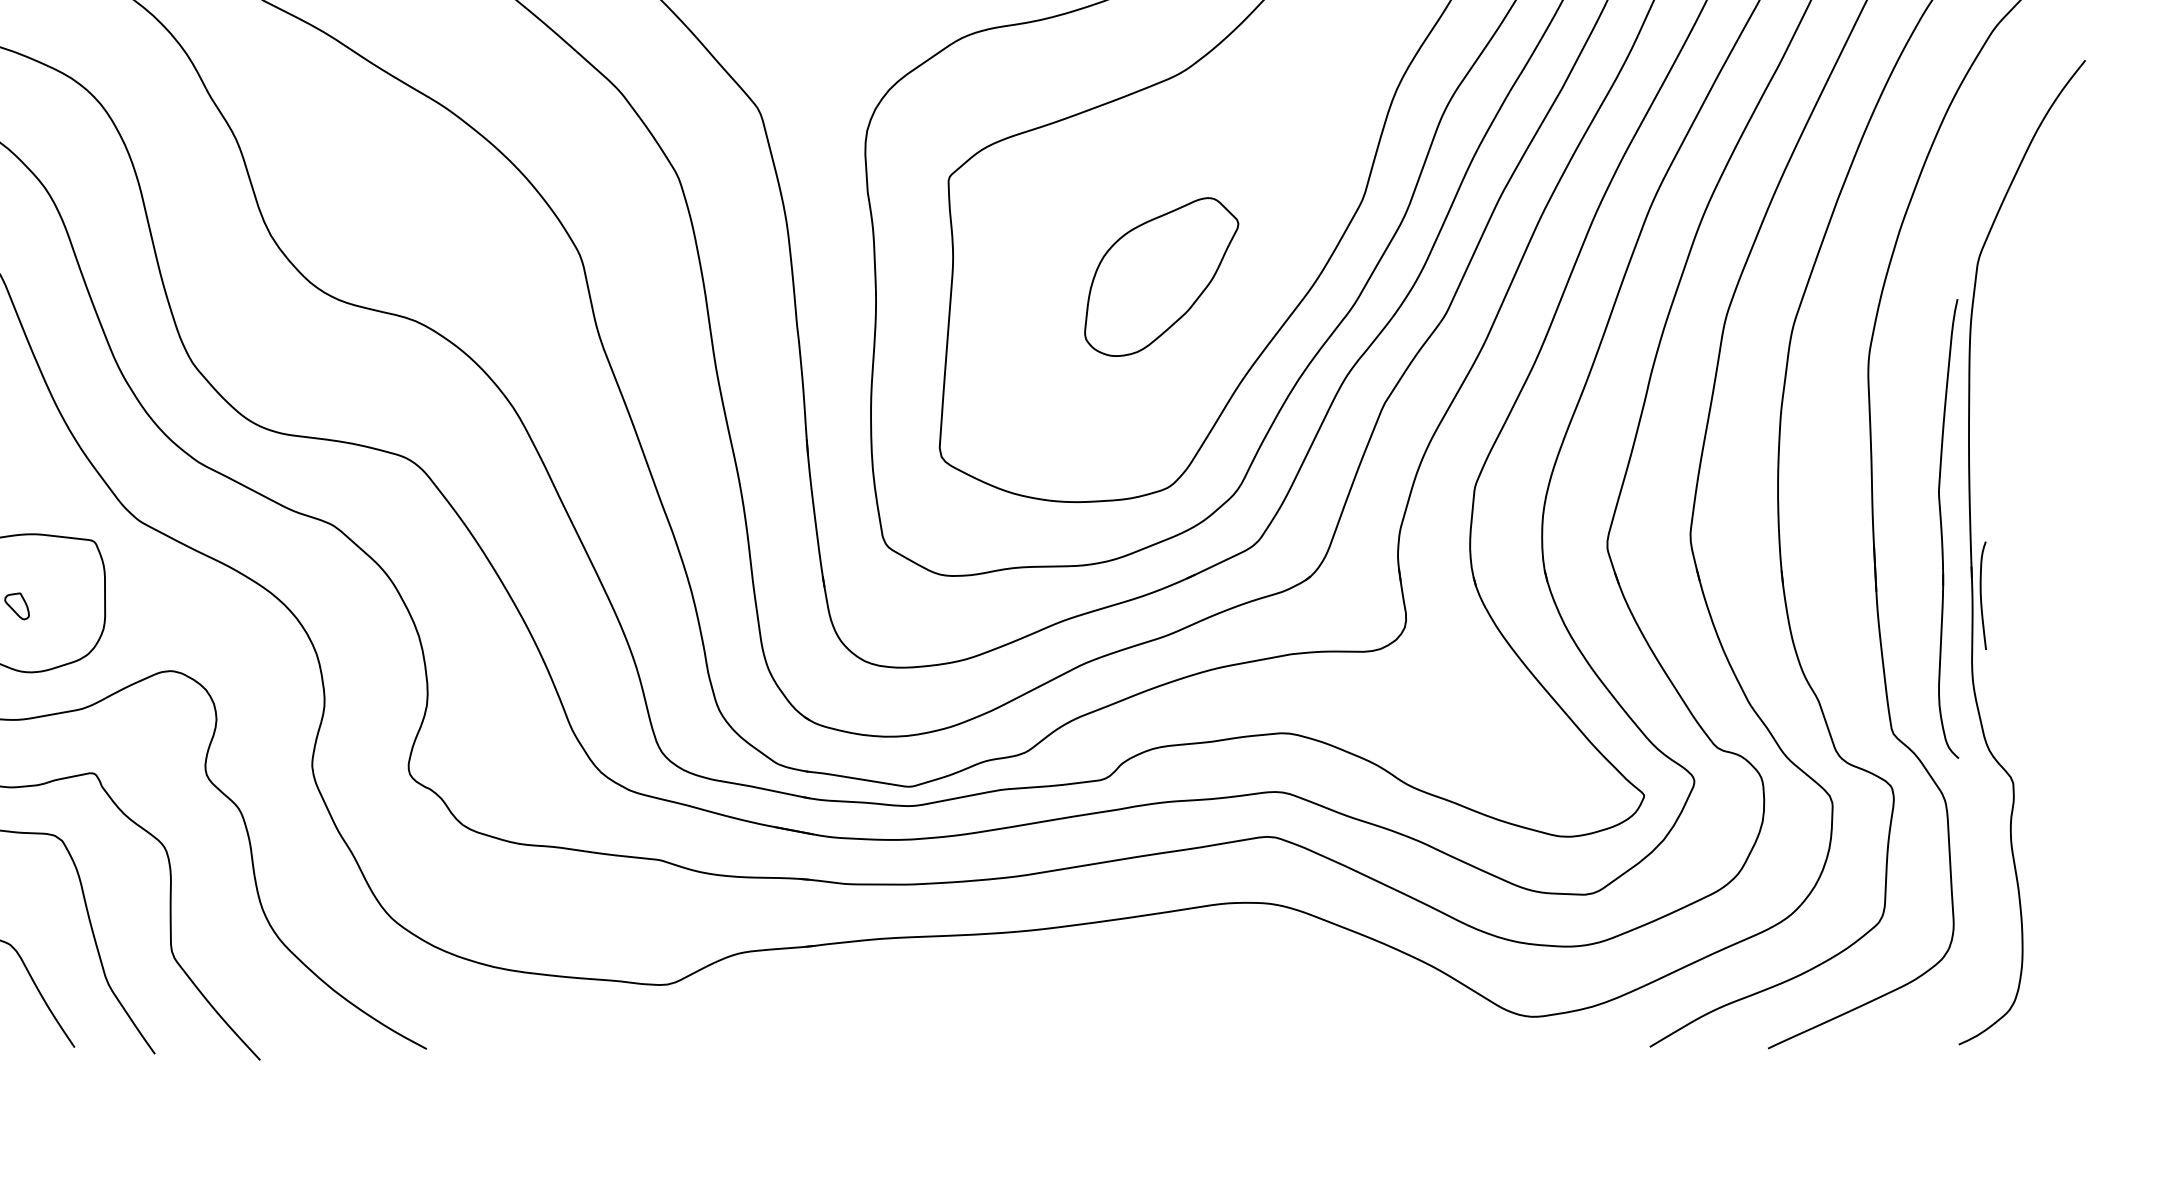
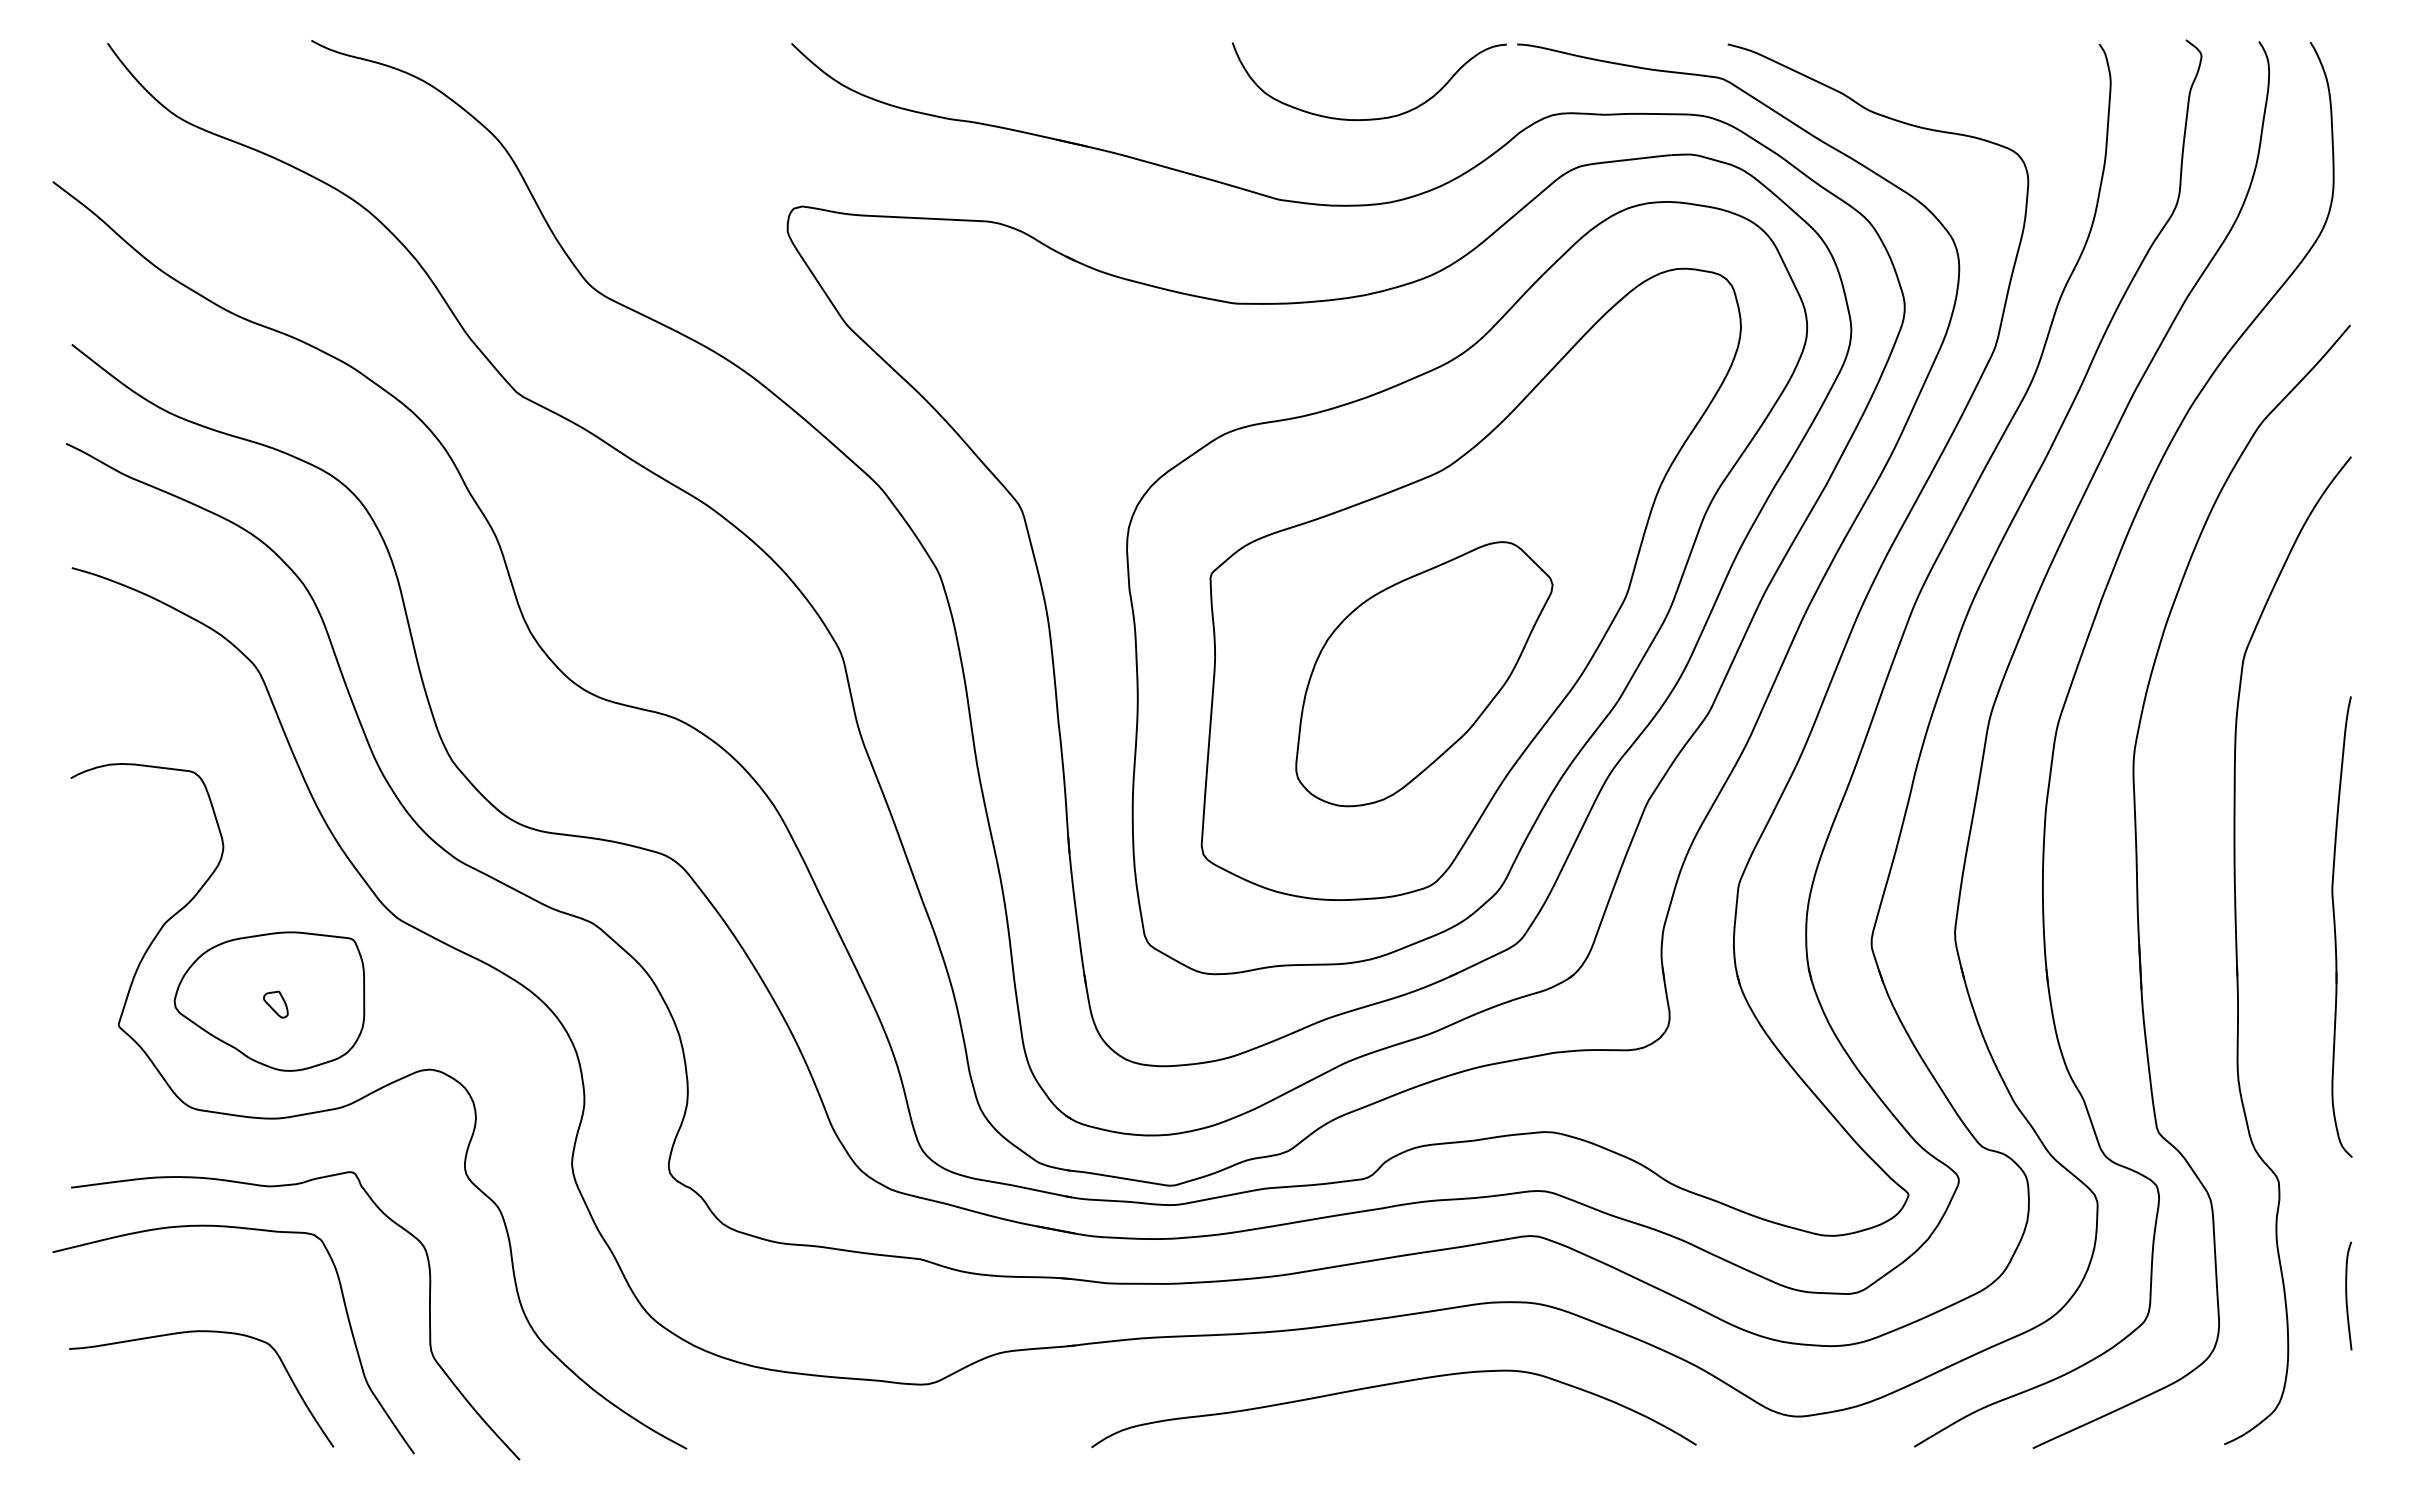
part: (1161, 277) -> (1424, 674), size x1.67
part: (1948, 528) -> (2341, 926), moved
curve: (1981, 595) -> (2347, 1295), moved
curve: (1125, 985) -> (1388, 1385), added

